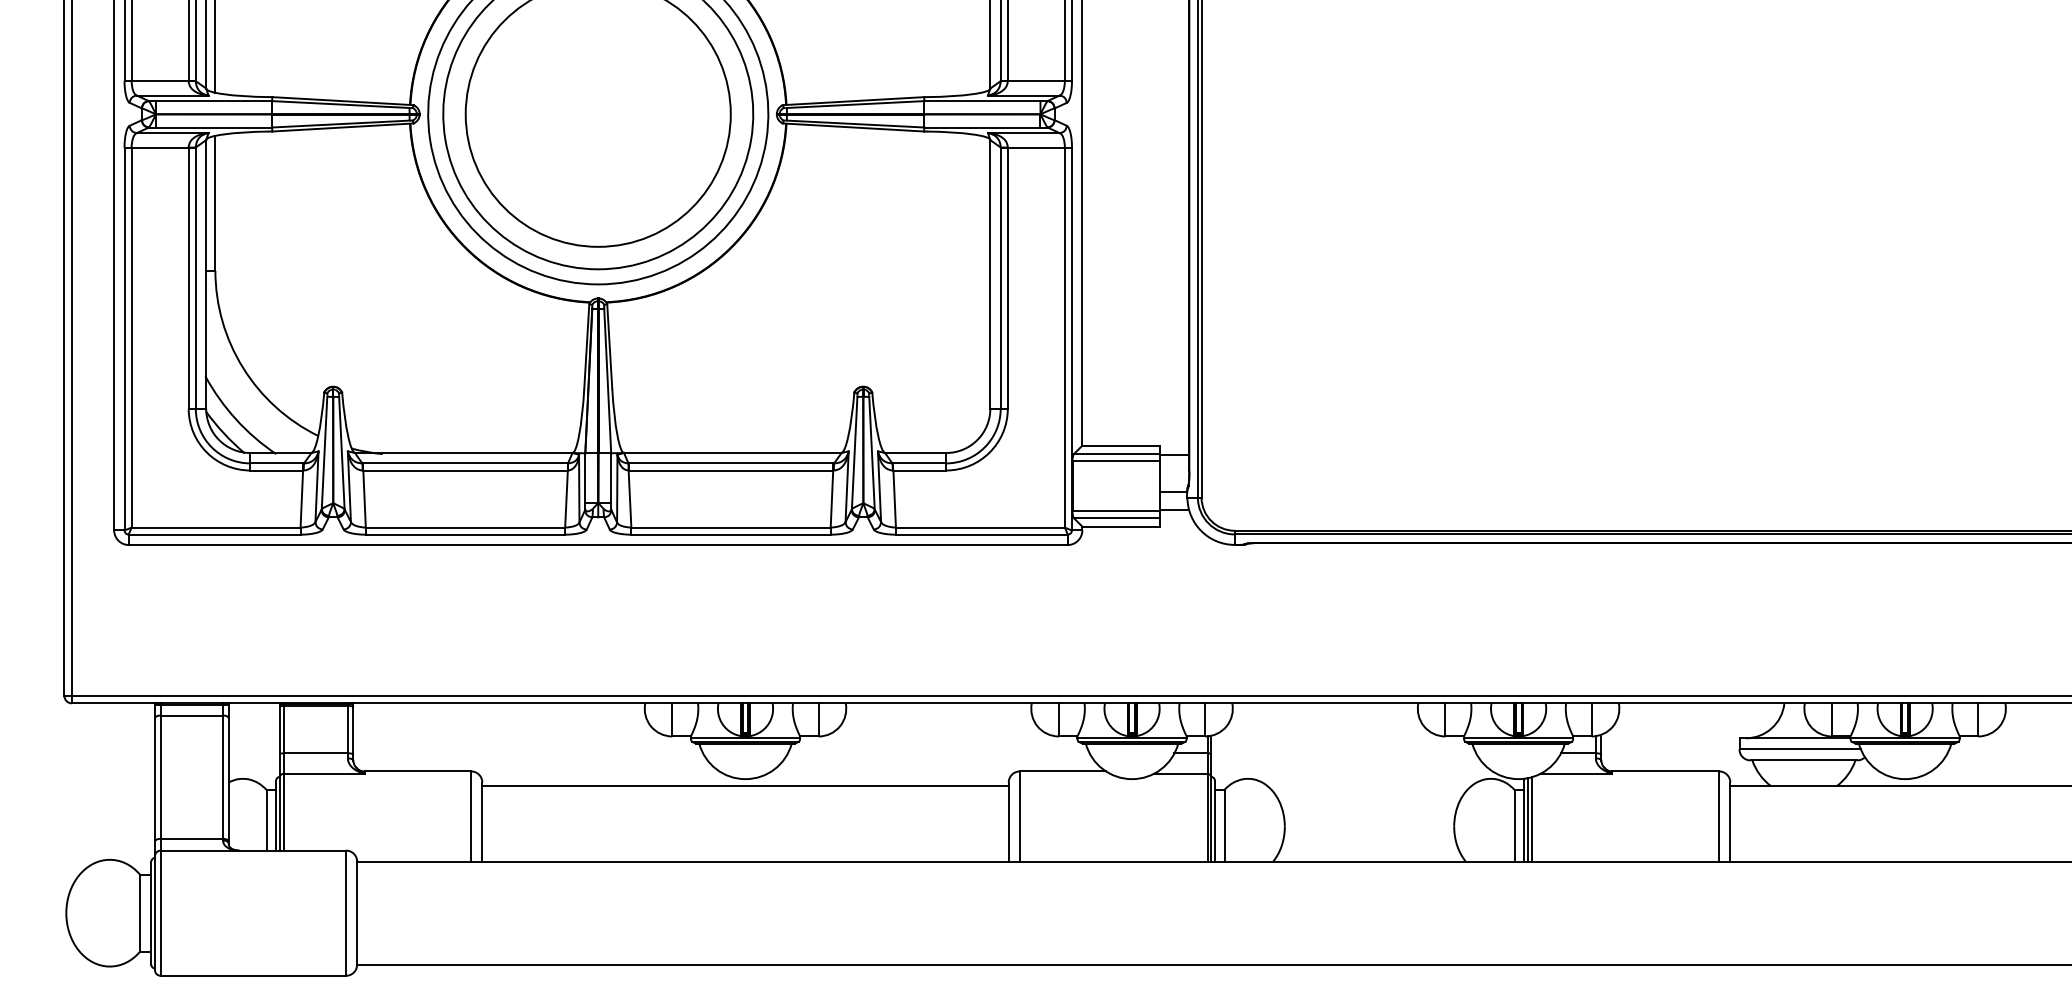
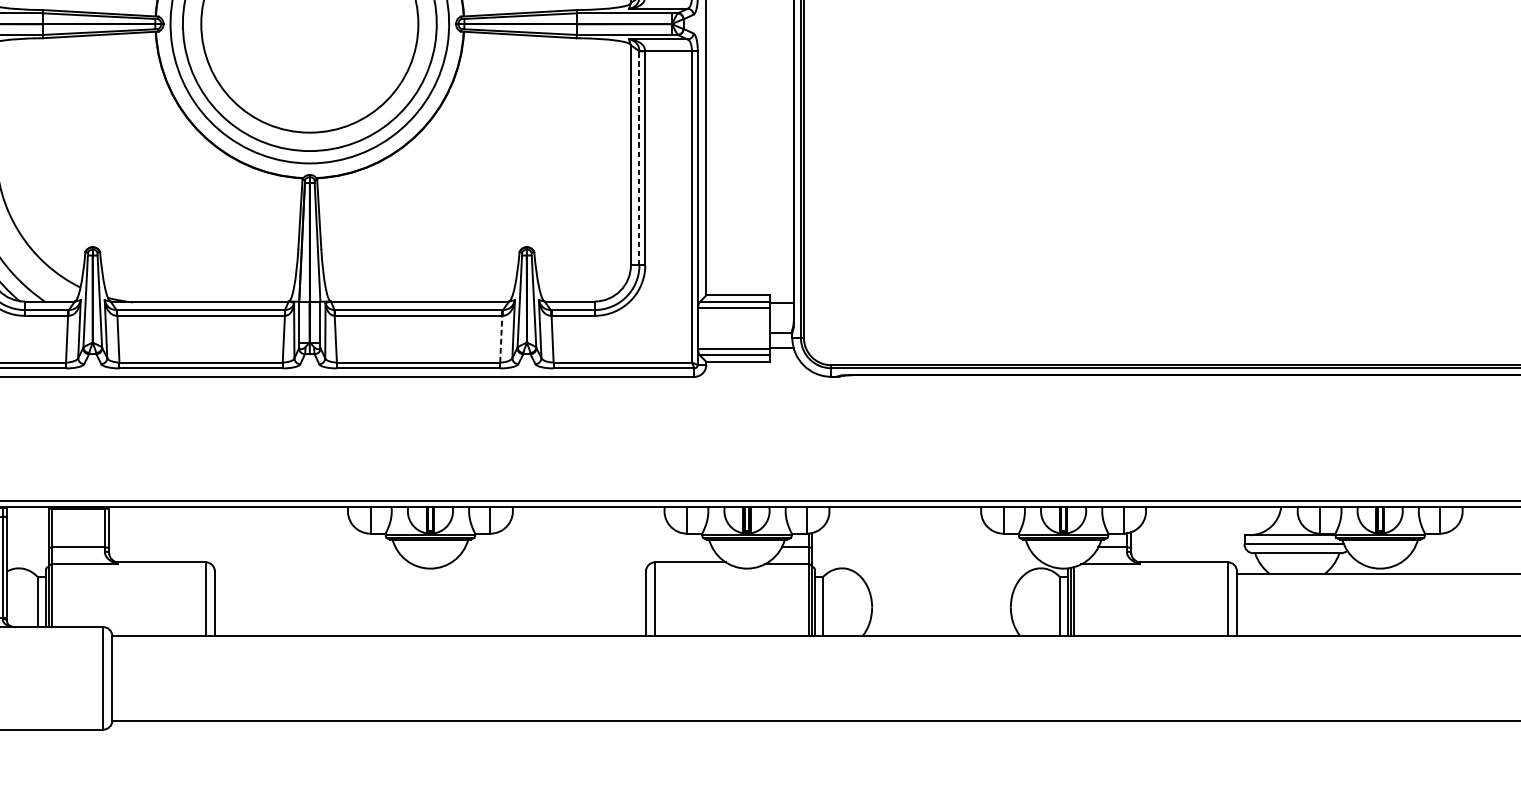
line: (1000, 278) -> (639, 158), solid -> dashed
line: (831, 499) -> (500, 339), solid -> dashed
line: (745, 786) -> (430, 574), removed

